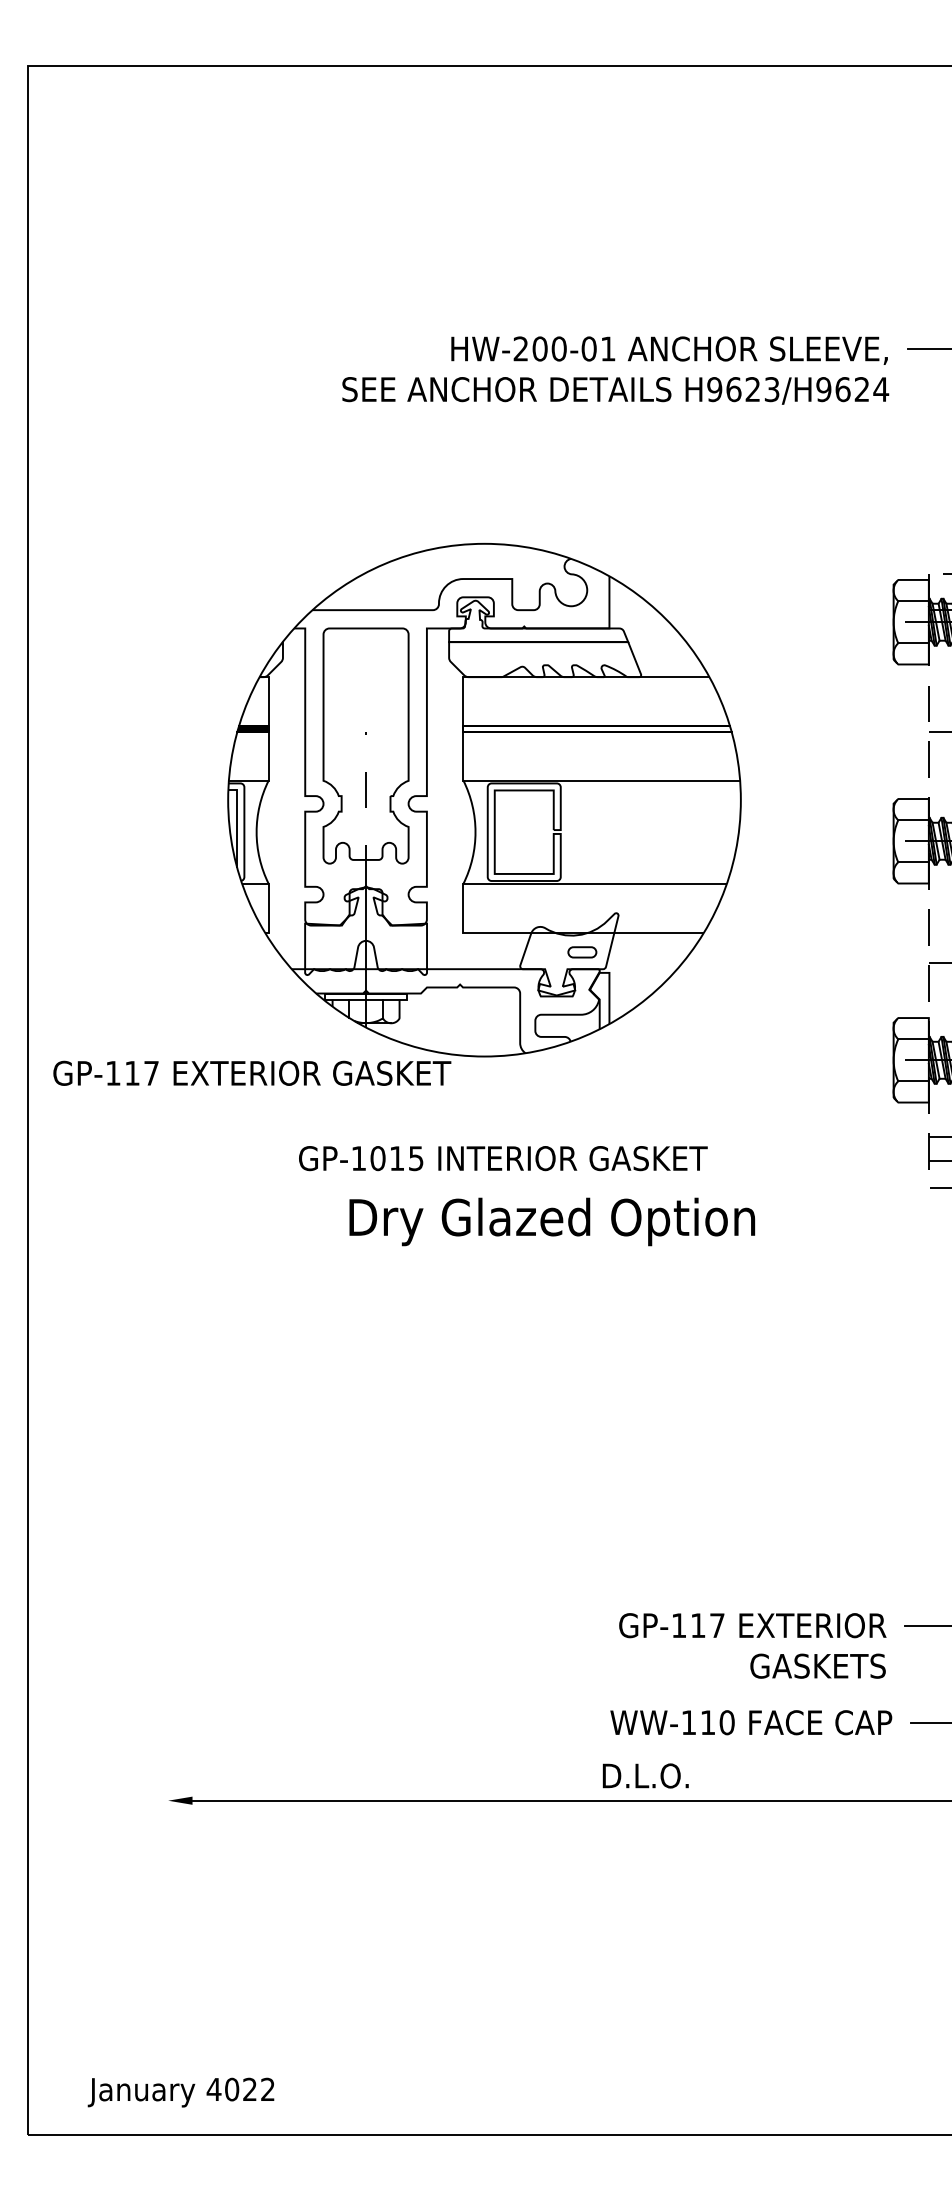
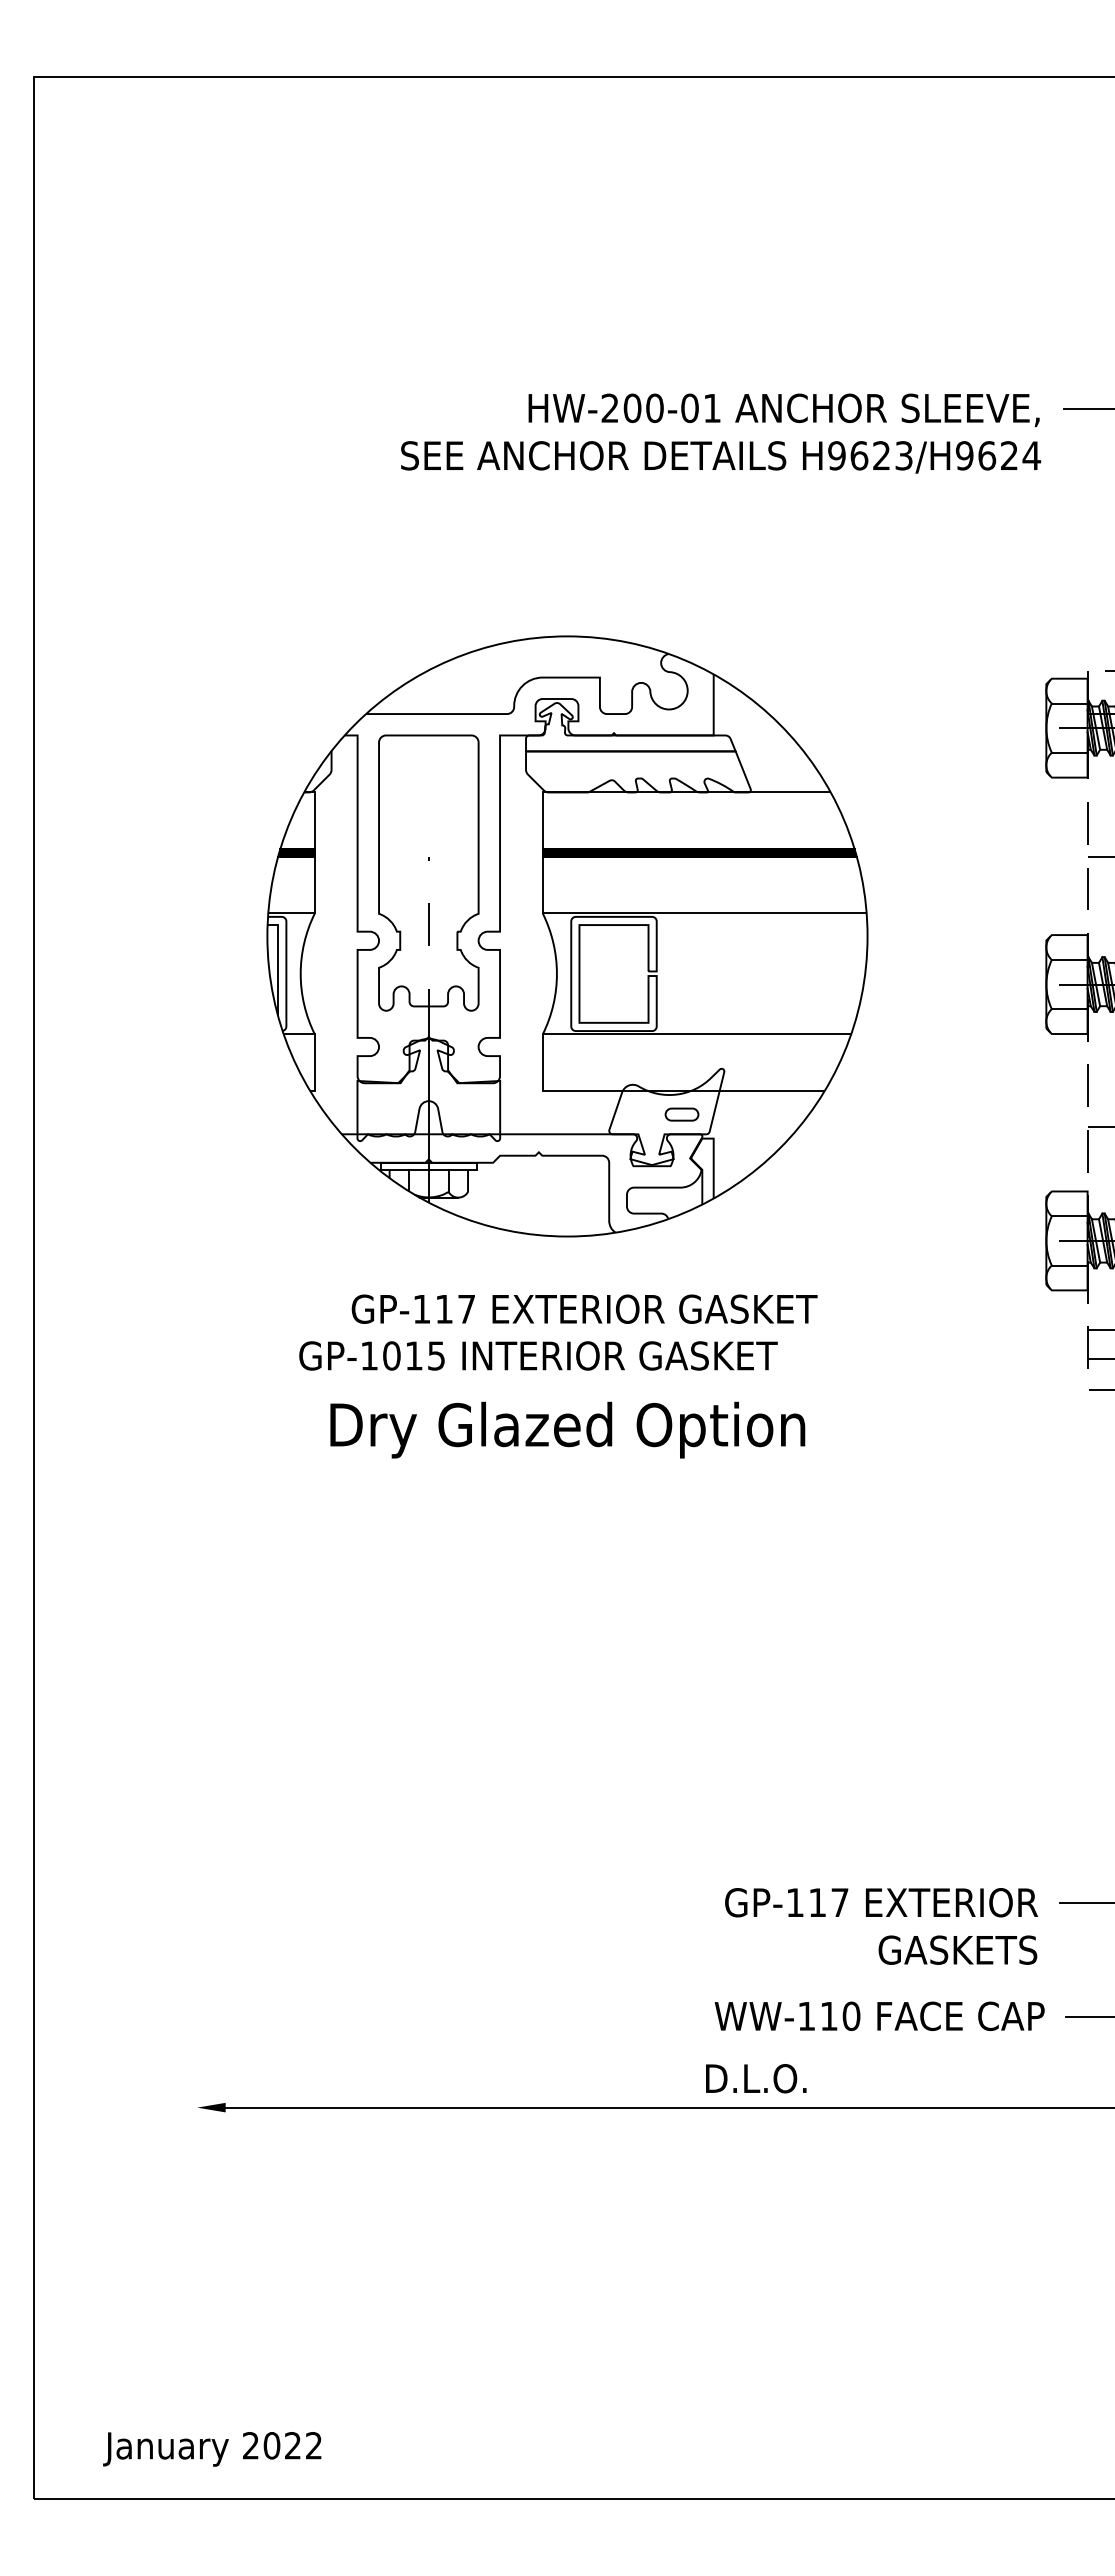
fill: (597, 728) -> (699, 852), added
text: (252, 1072) -> (584, 1308), moved
text: (503, 1158) -> (538, 1355), moved
text: (552, 1221) -> (567, 1429), moved
text: (213, 2089) -> (250, 2445), 4022 -> 2022

